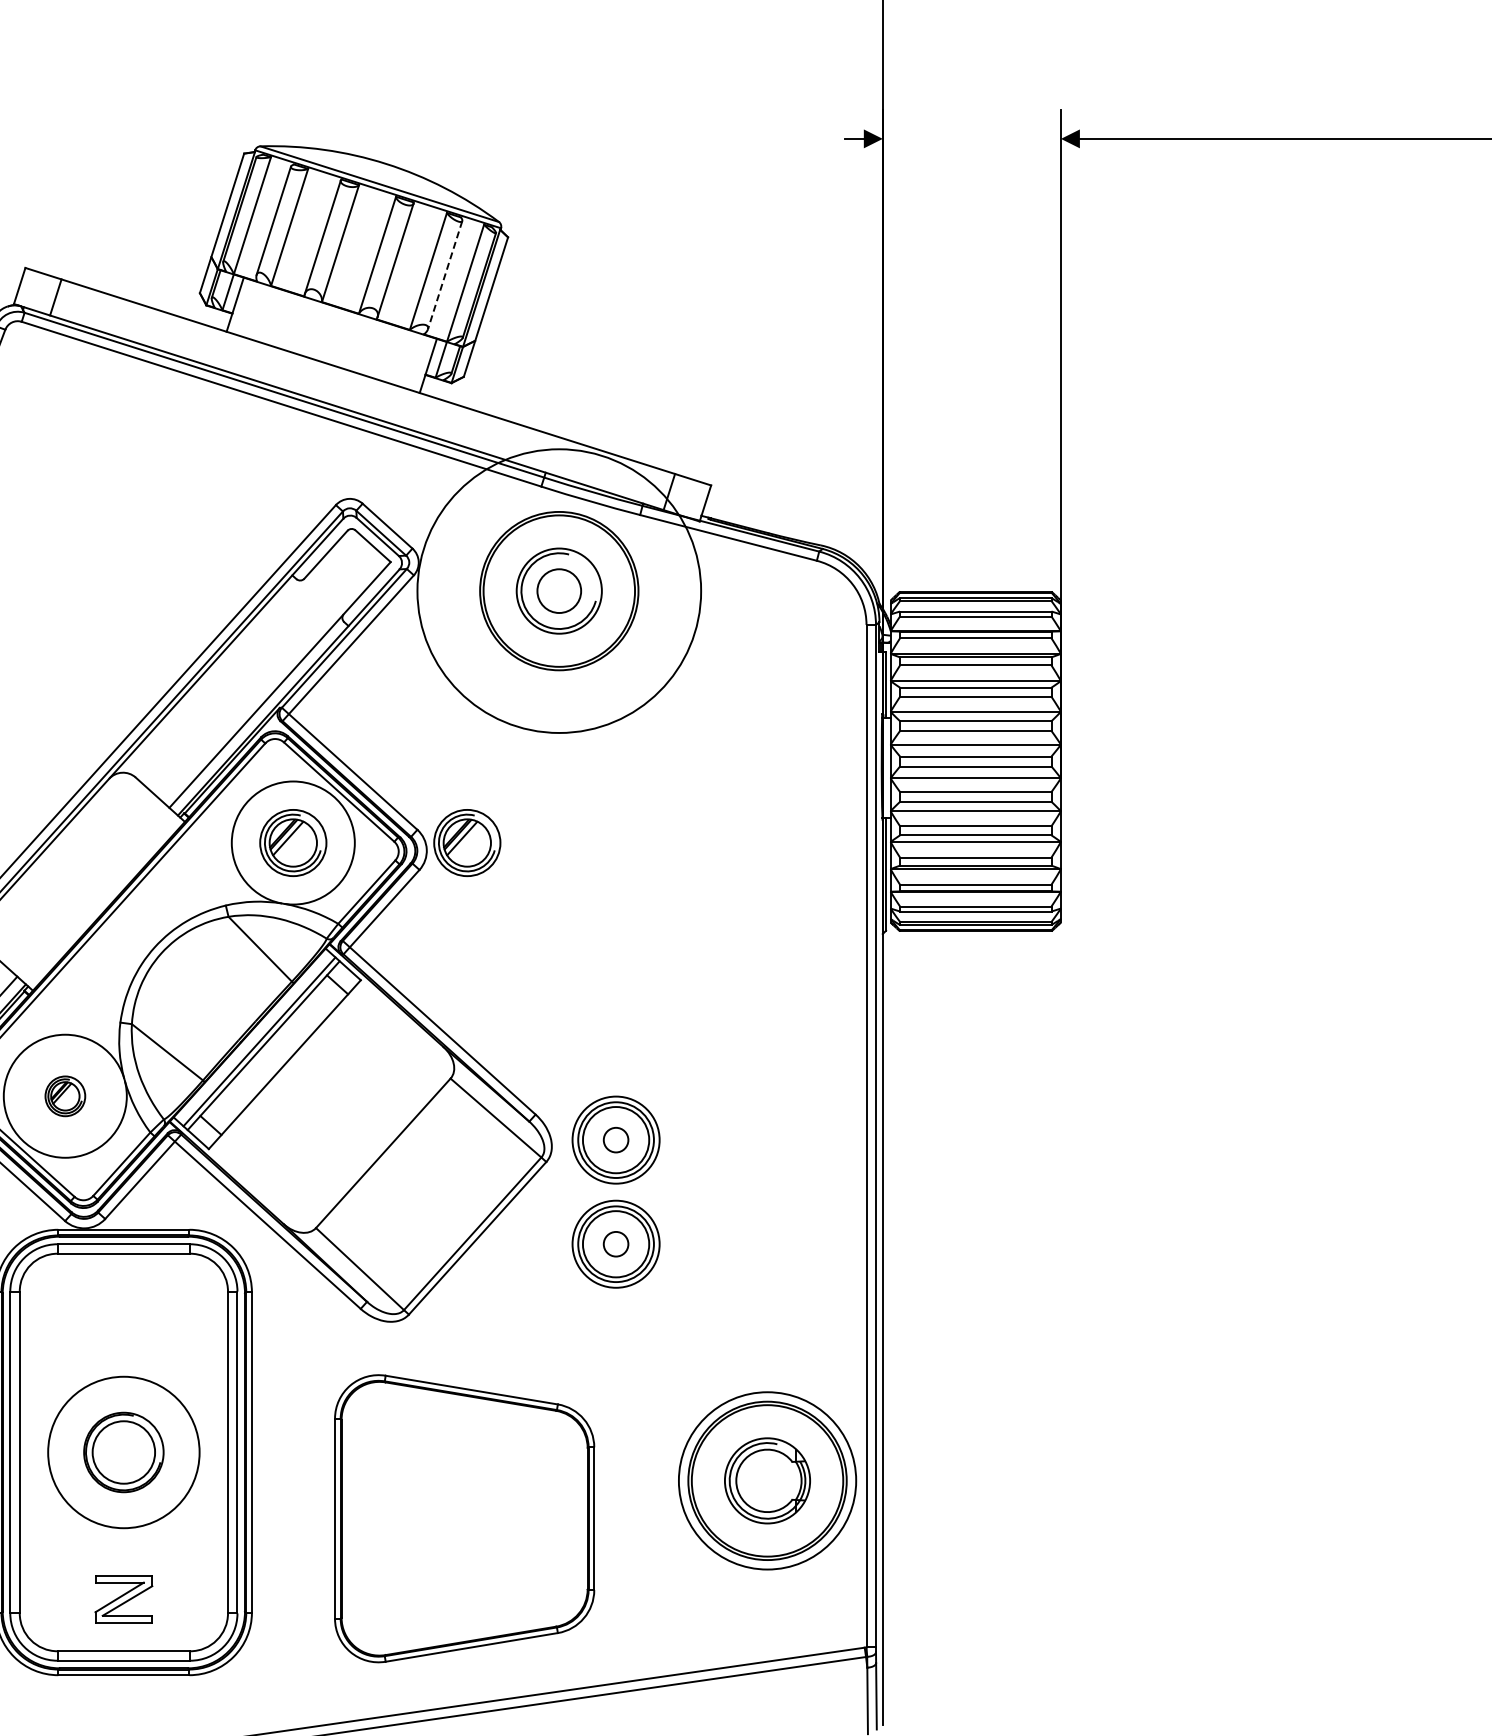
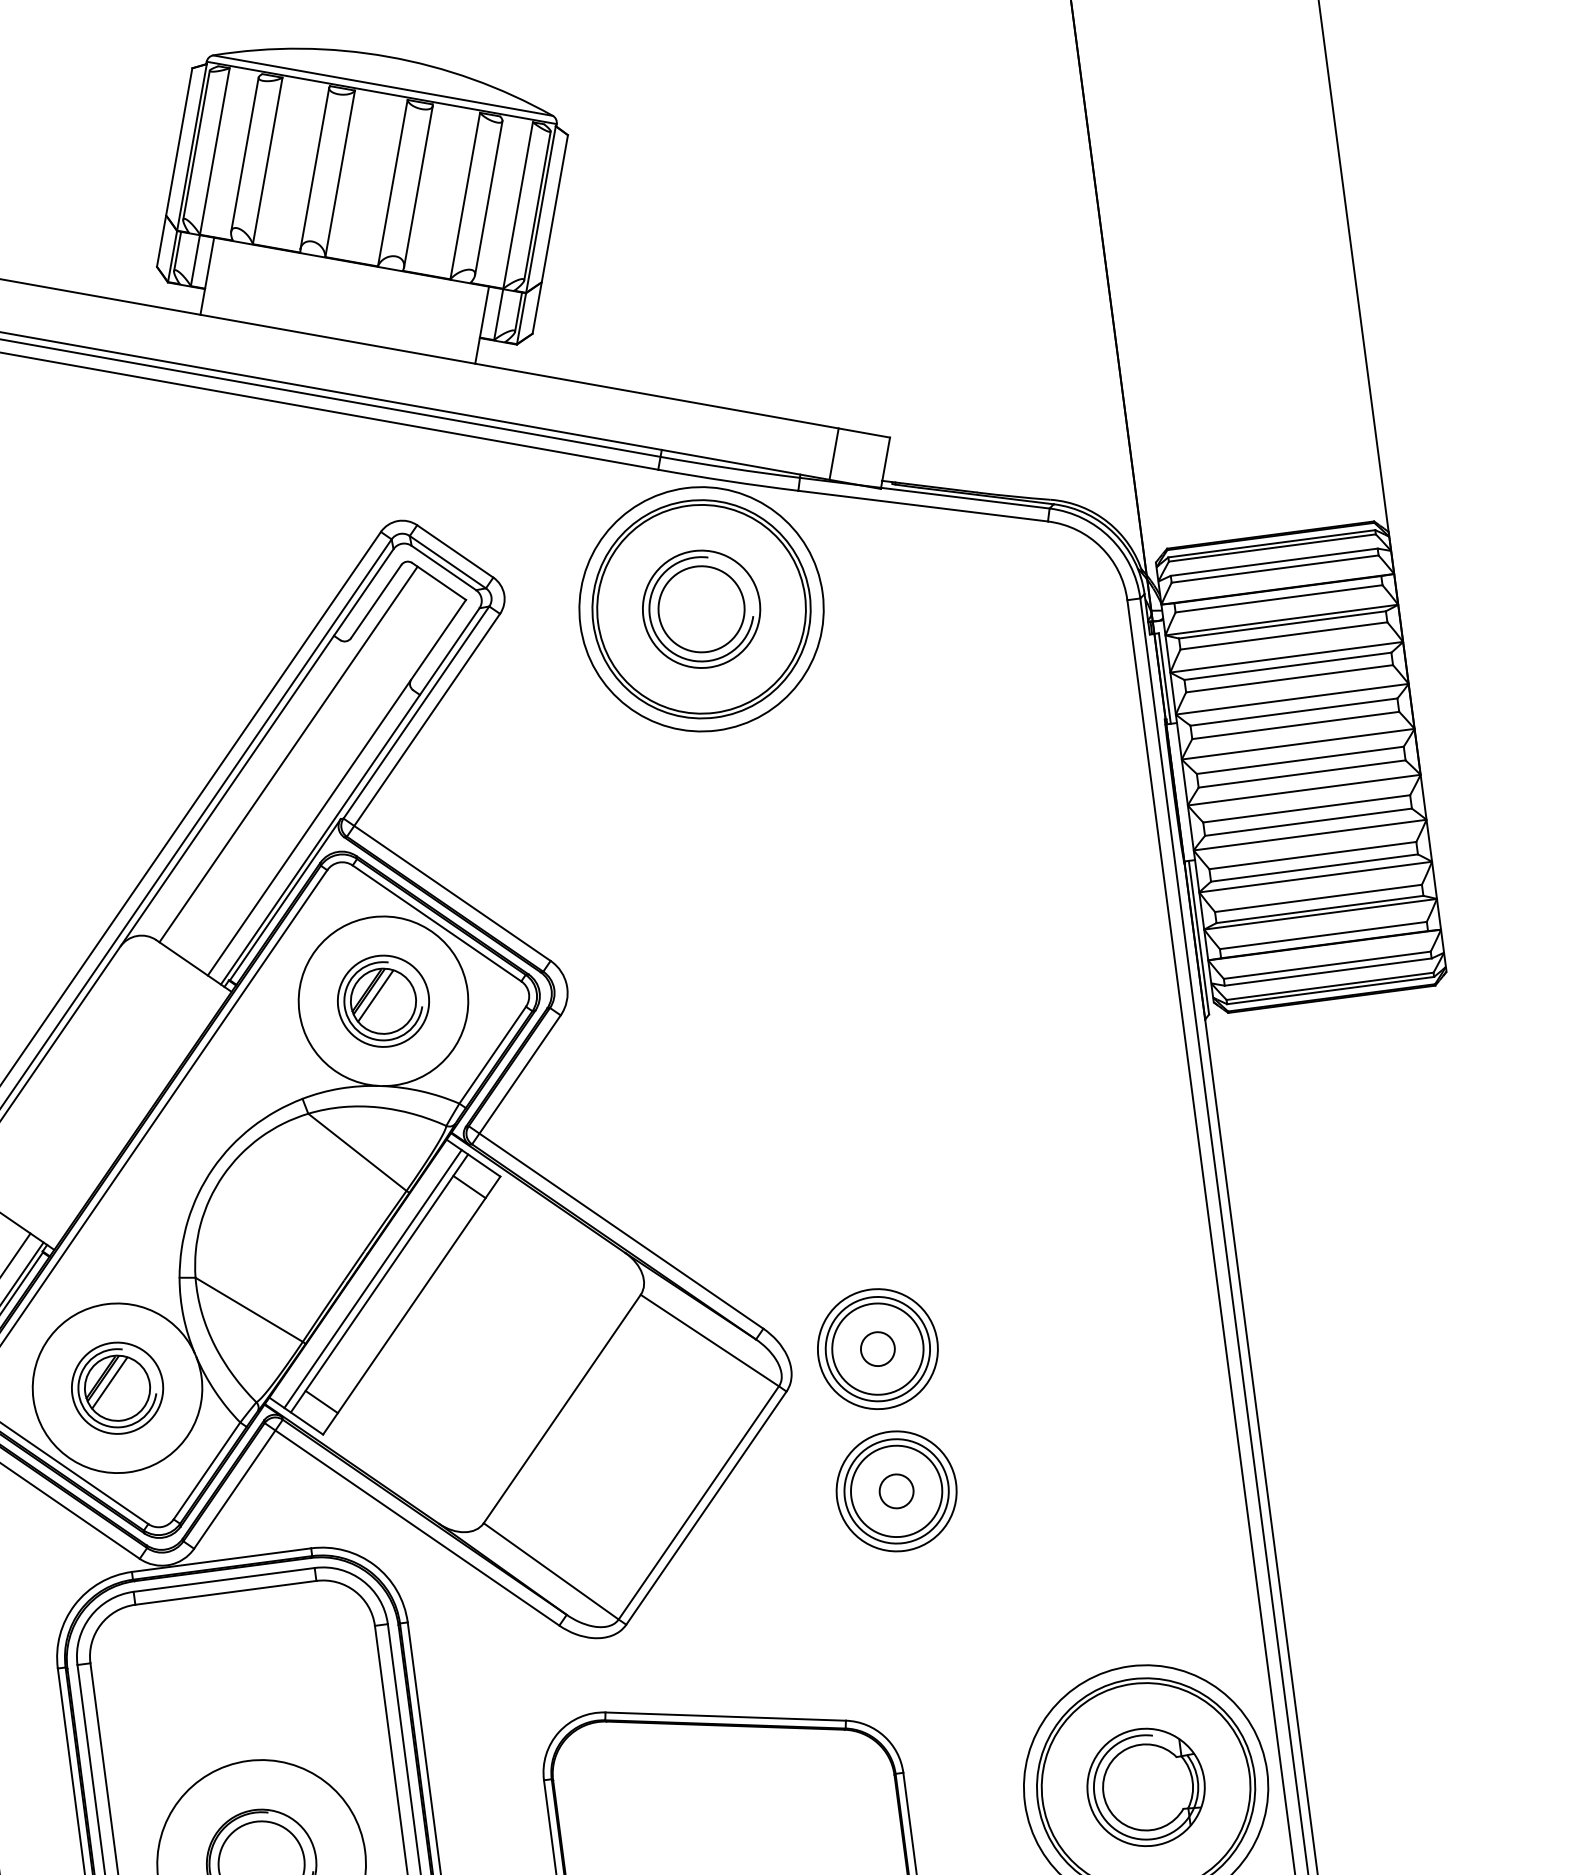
line: (445, 275) -> (489, 198), dashed -> solid
circle: (558, 590) -> (700, 608), size x0.62
circle: (559, 590) -> (701, 608), size x1.43
line: (248, 656) -> (288, 754), added
part: (467, 842) -> (621, 969), removed
part: (65, 1096) -> (117, 1388), size x1.67

